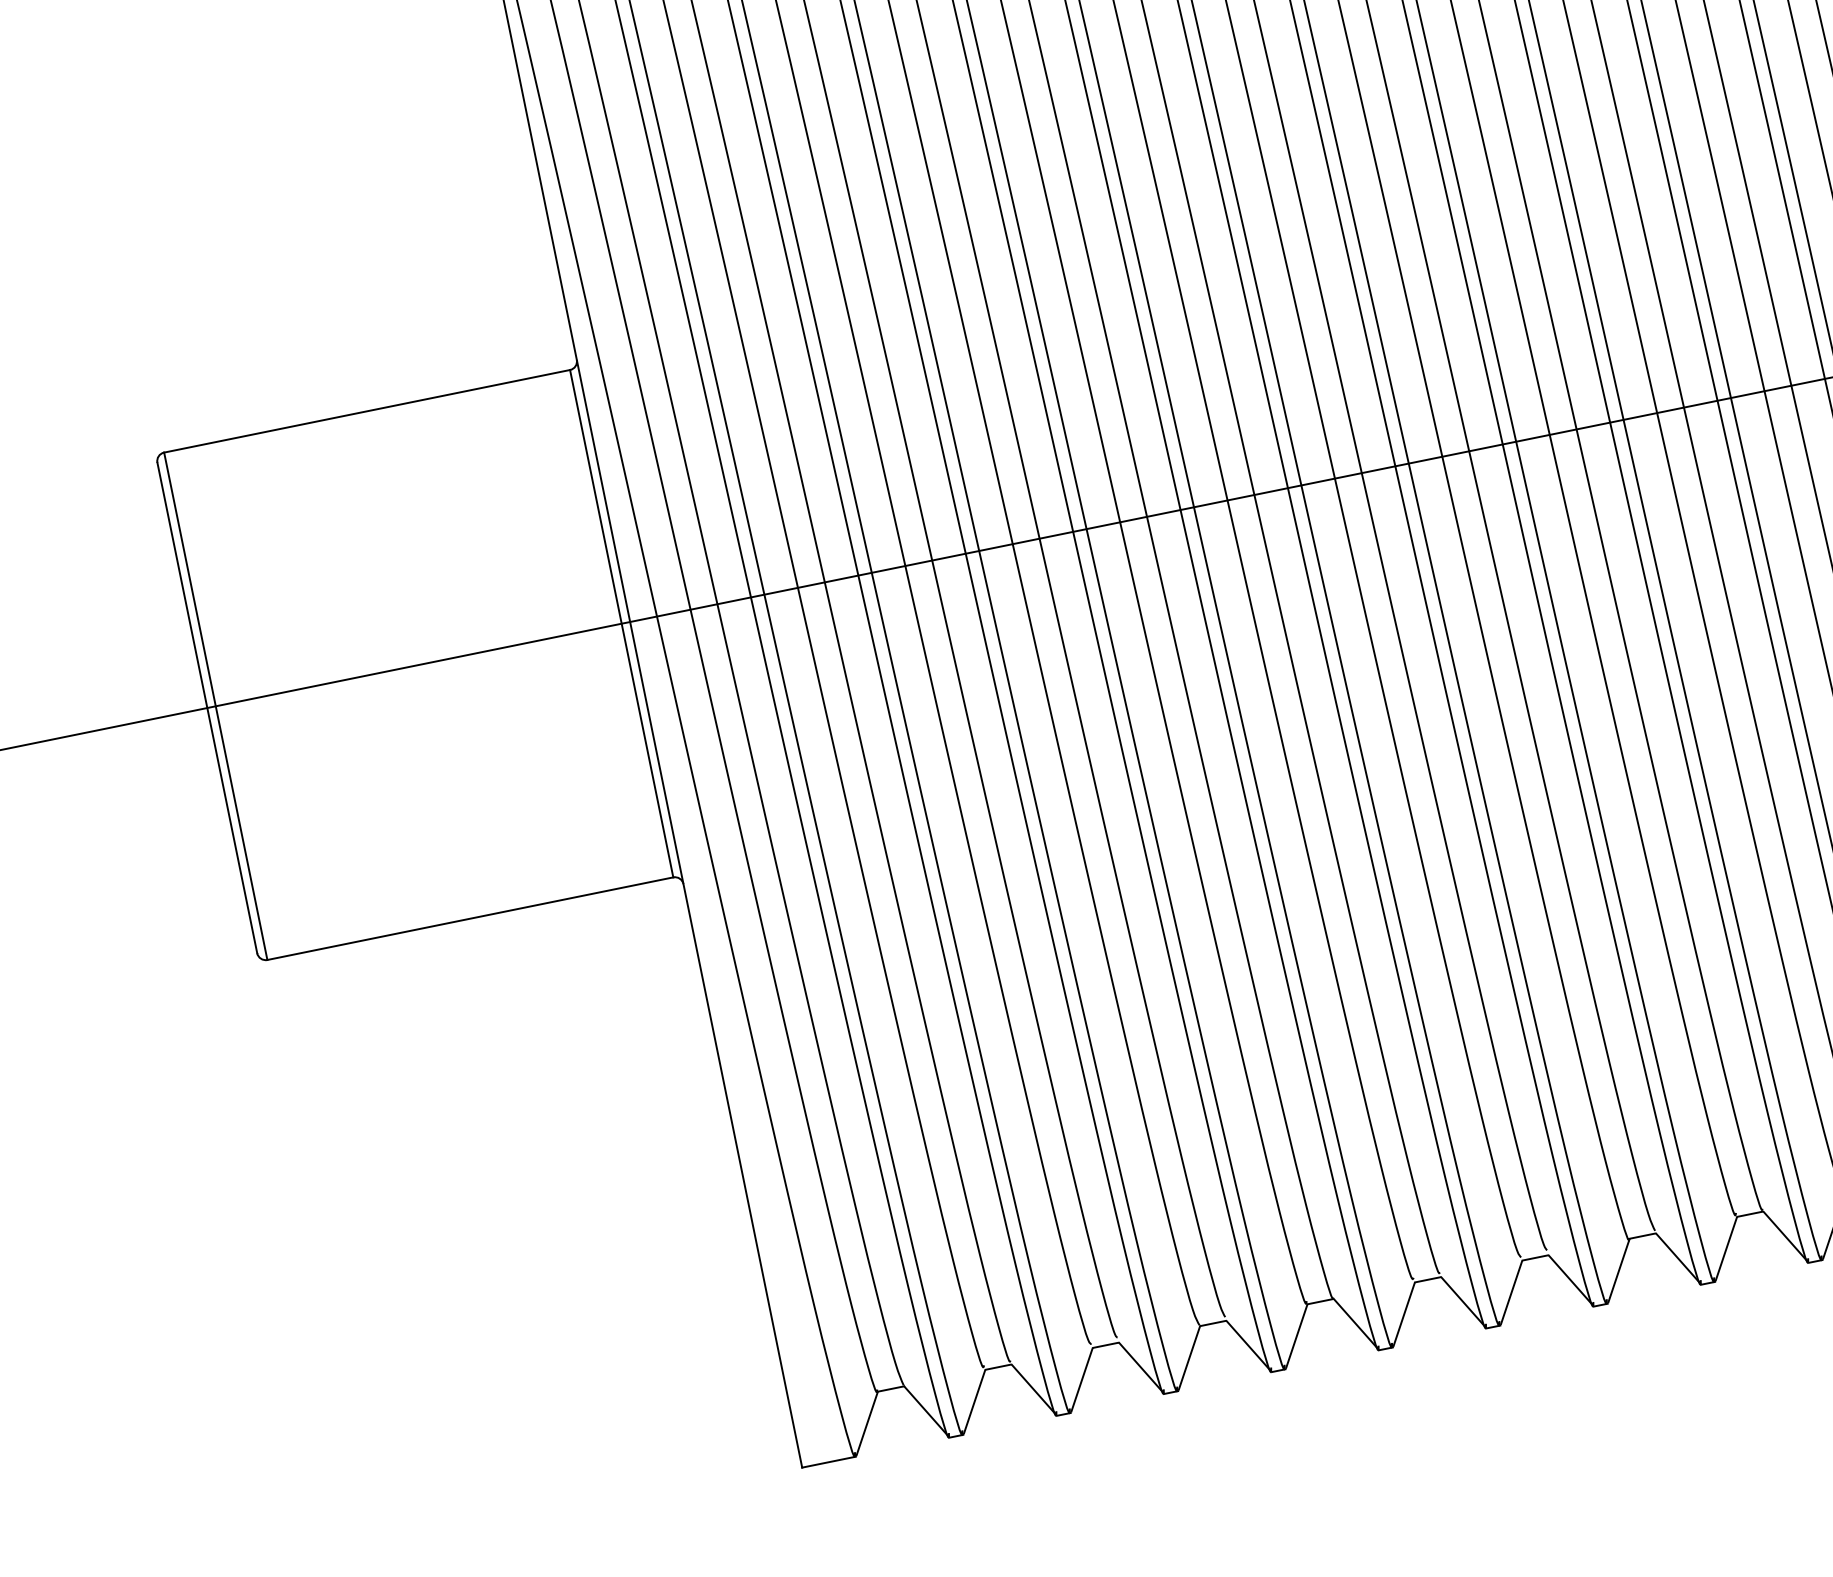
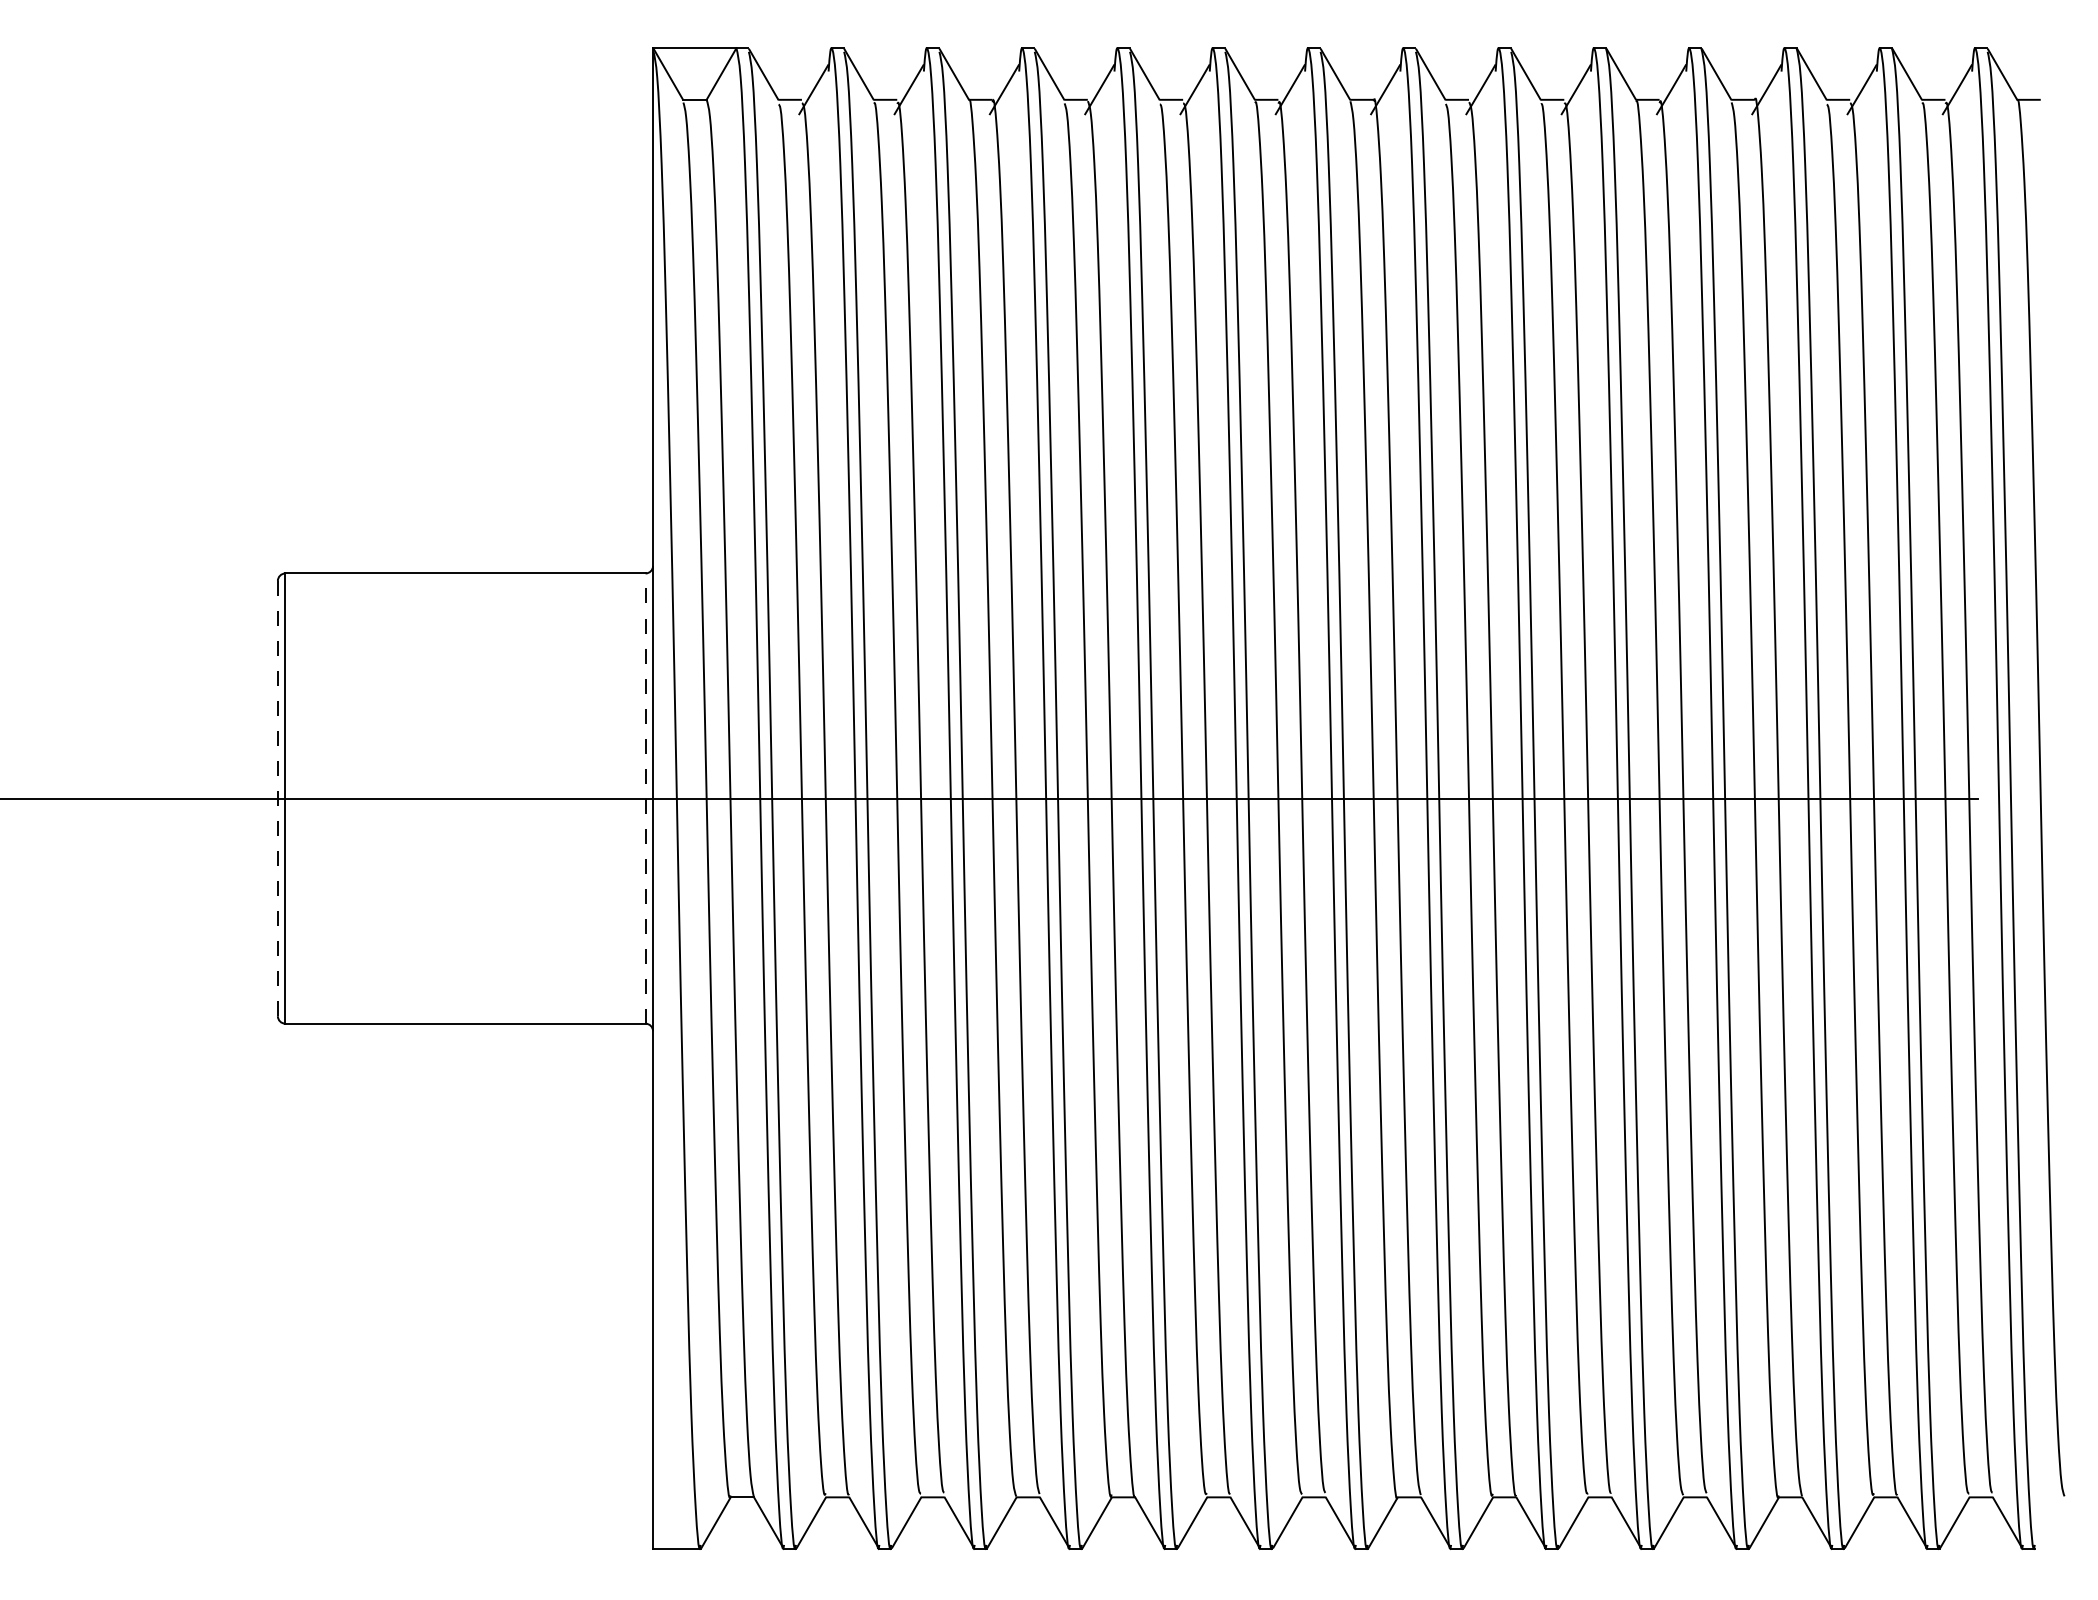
line: (621, 623) -> (645, 798), solid -> dashed
line: (206, 707) -> (277, 798), solid -> dashed

